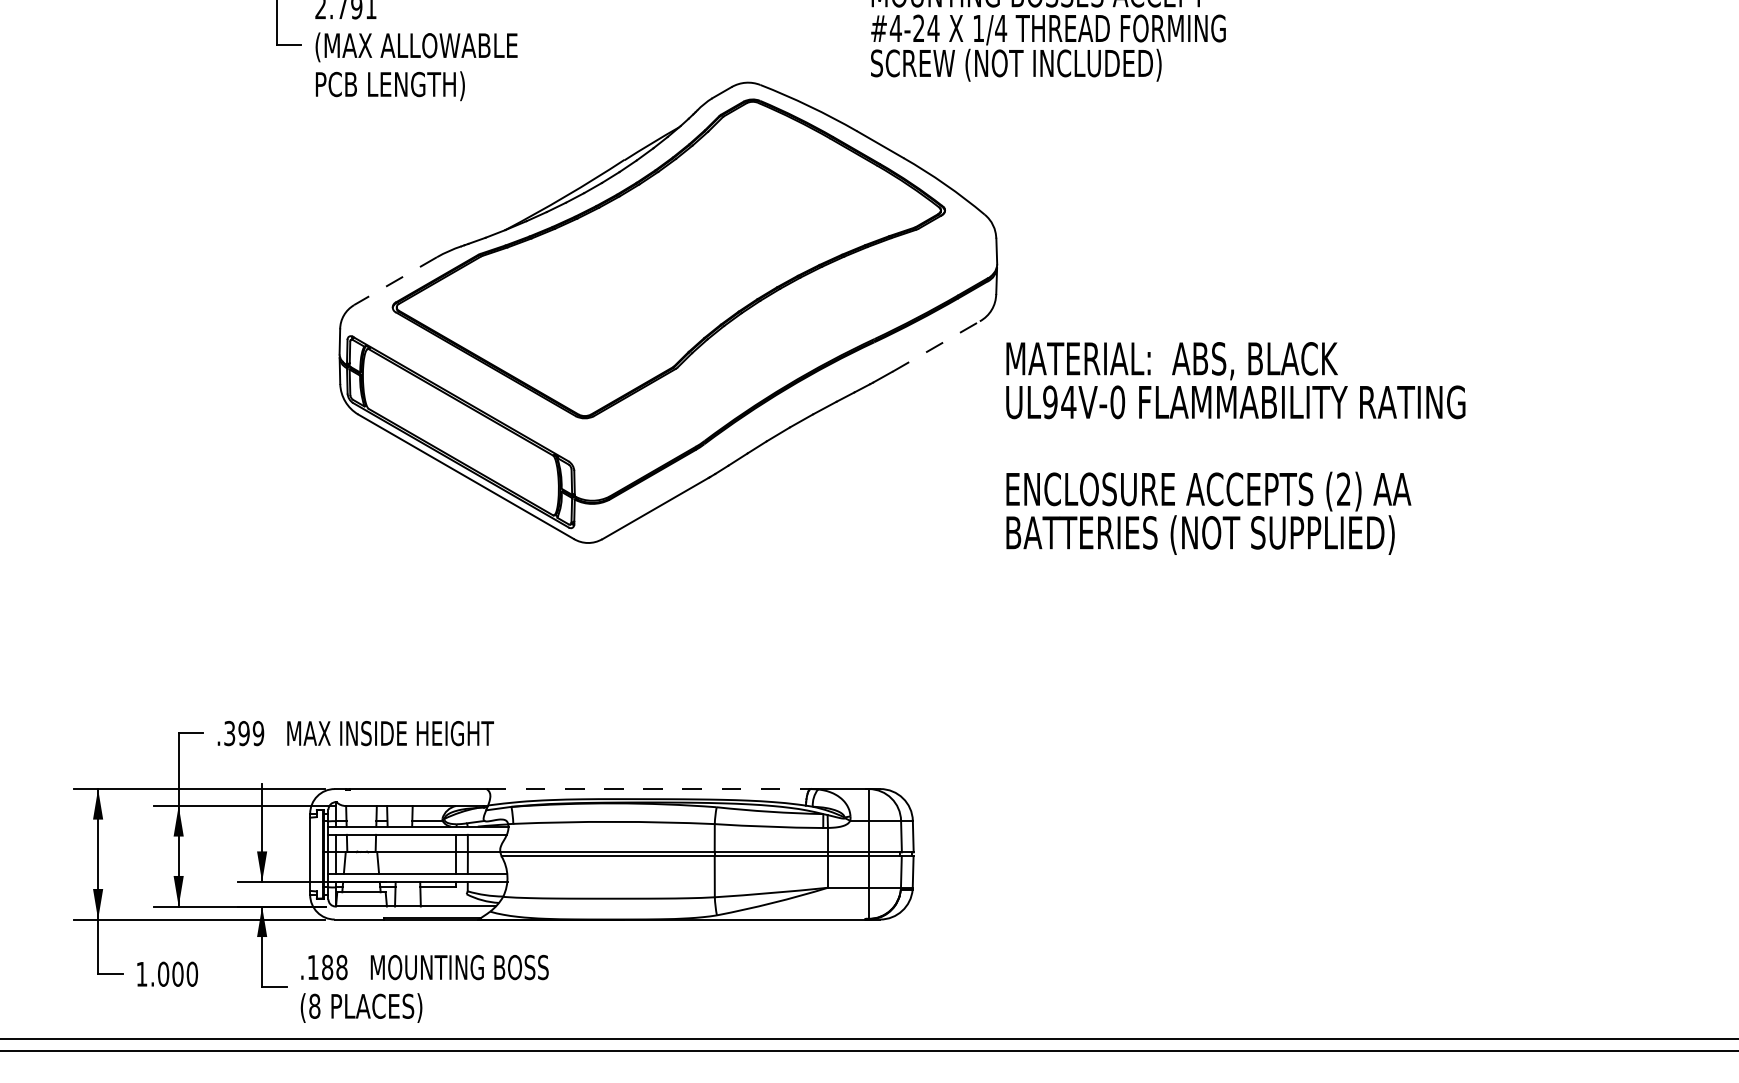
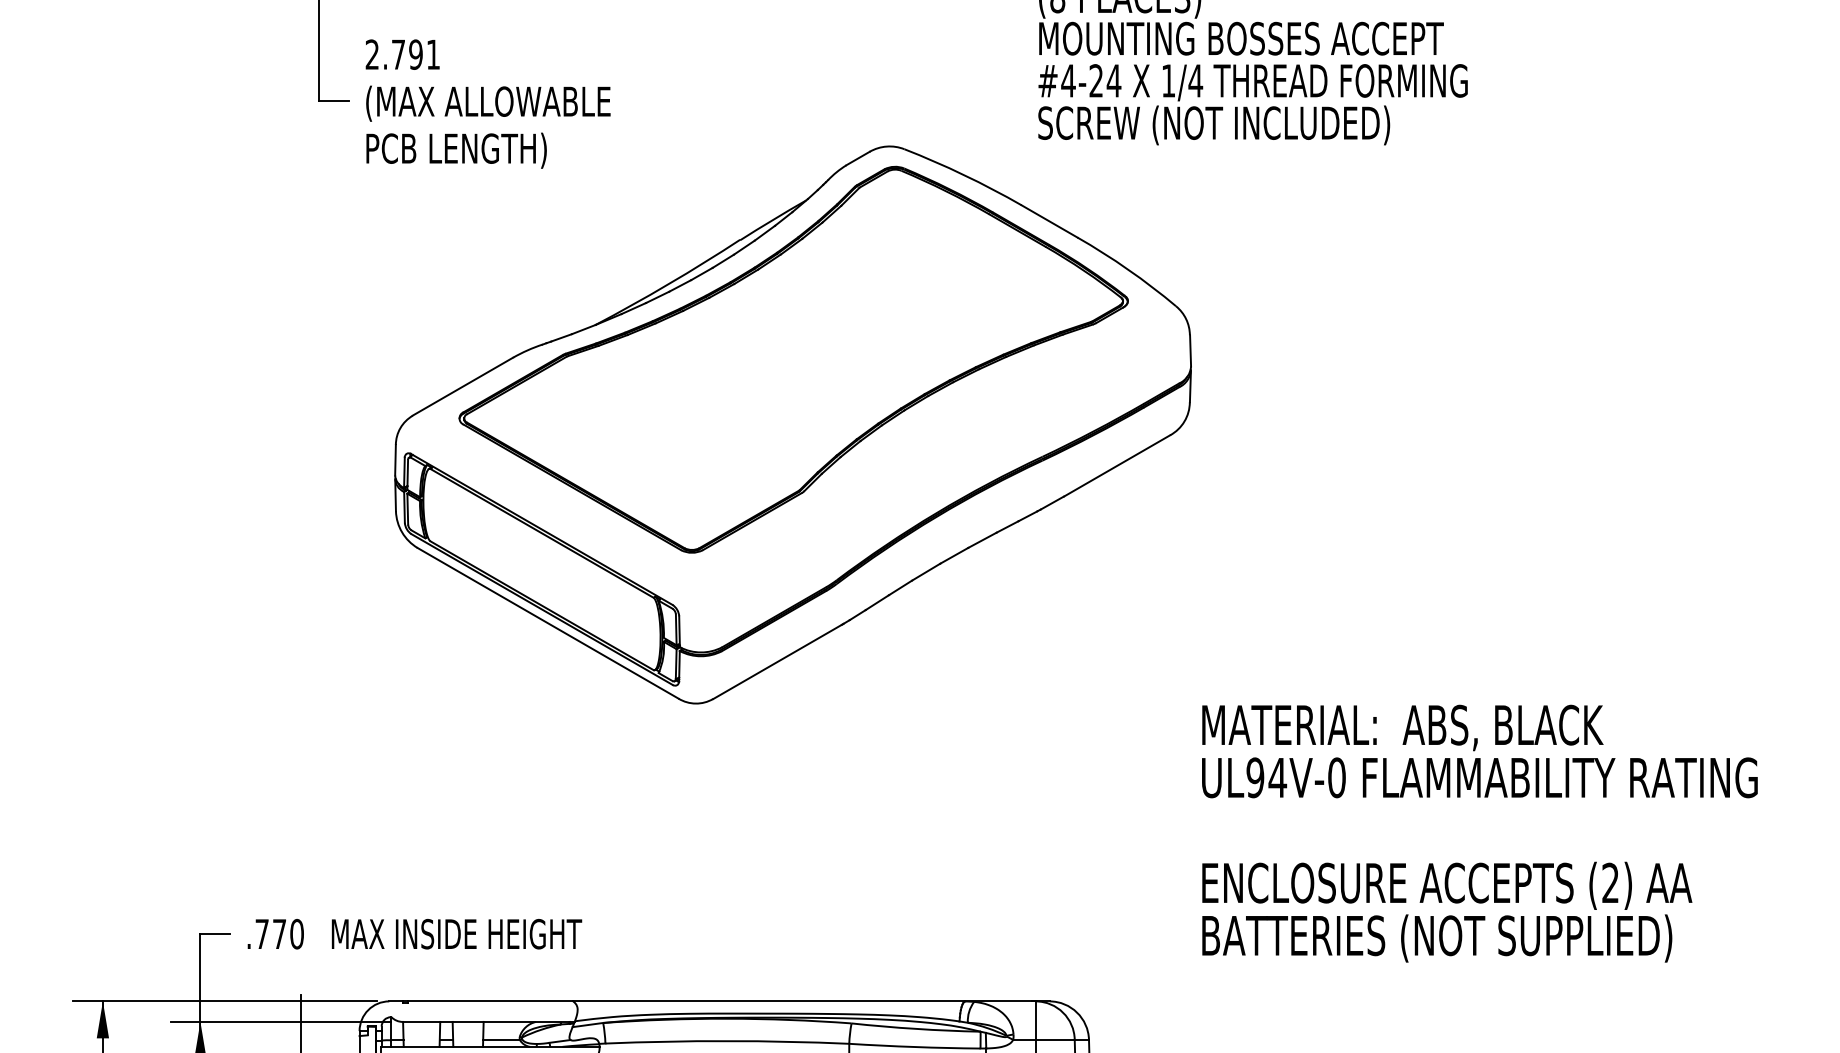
line: (395, 281) -> (462, 387), dashed -> solid
line: (936, 346) -> (1117, 465), dashed -> solid
text: (1235, 448) -> (1479, 833), moved
text: (244, 733) -> (280, 934), .399 -> .770
line: (649, 789) -> (770, 1001), dashed -> solid

